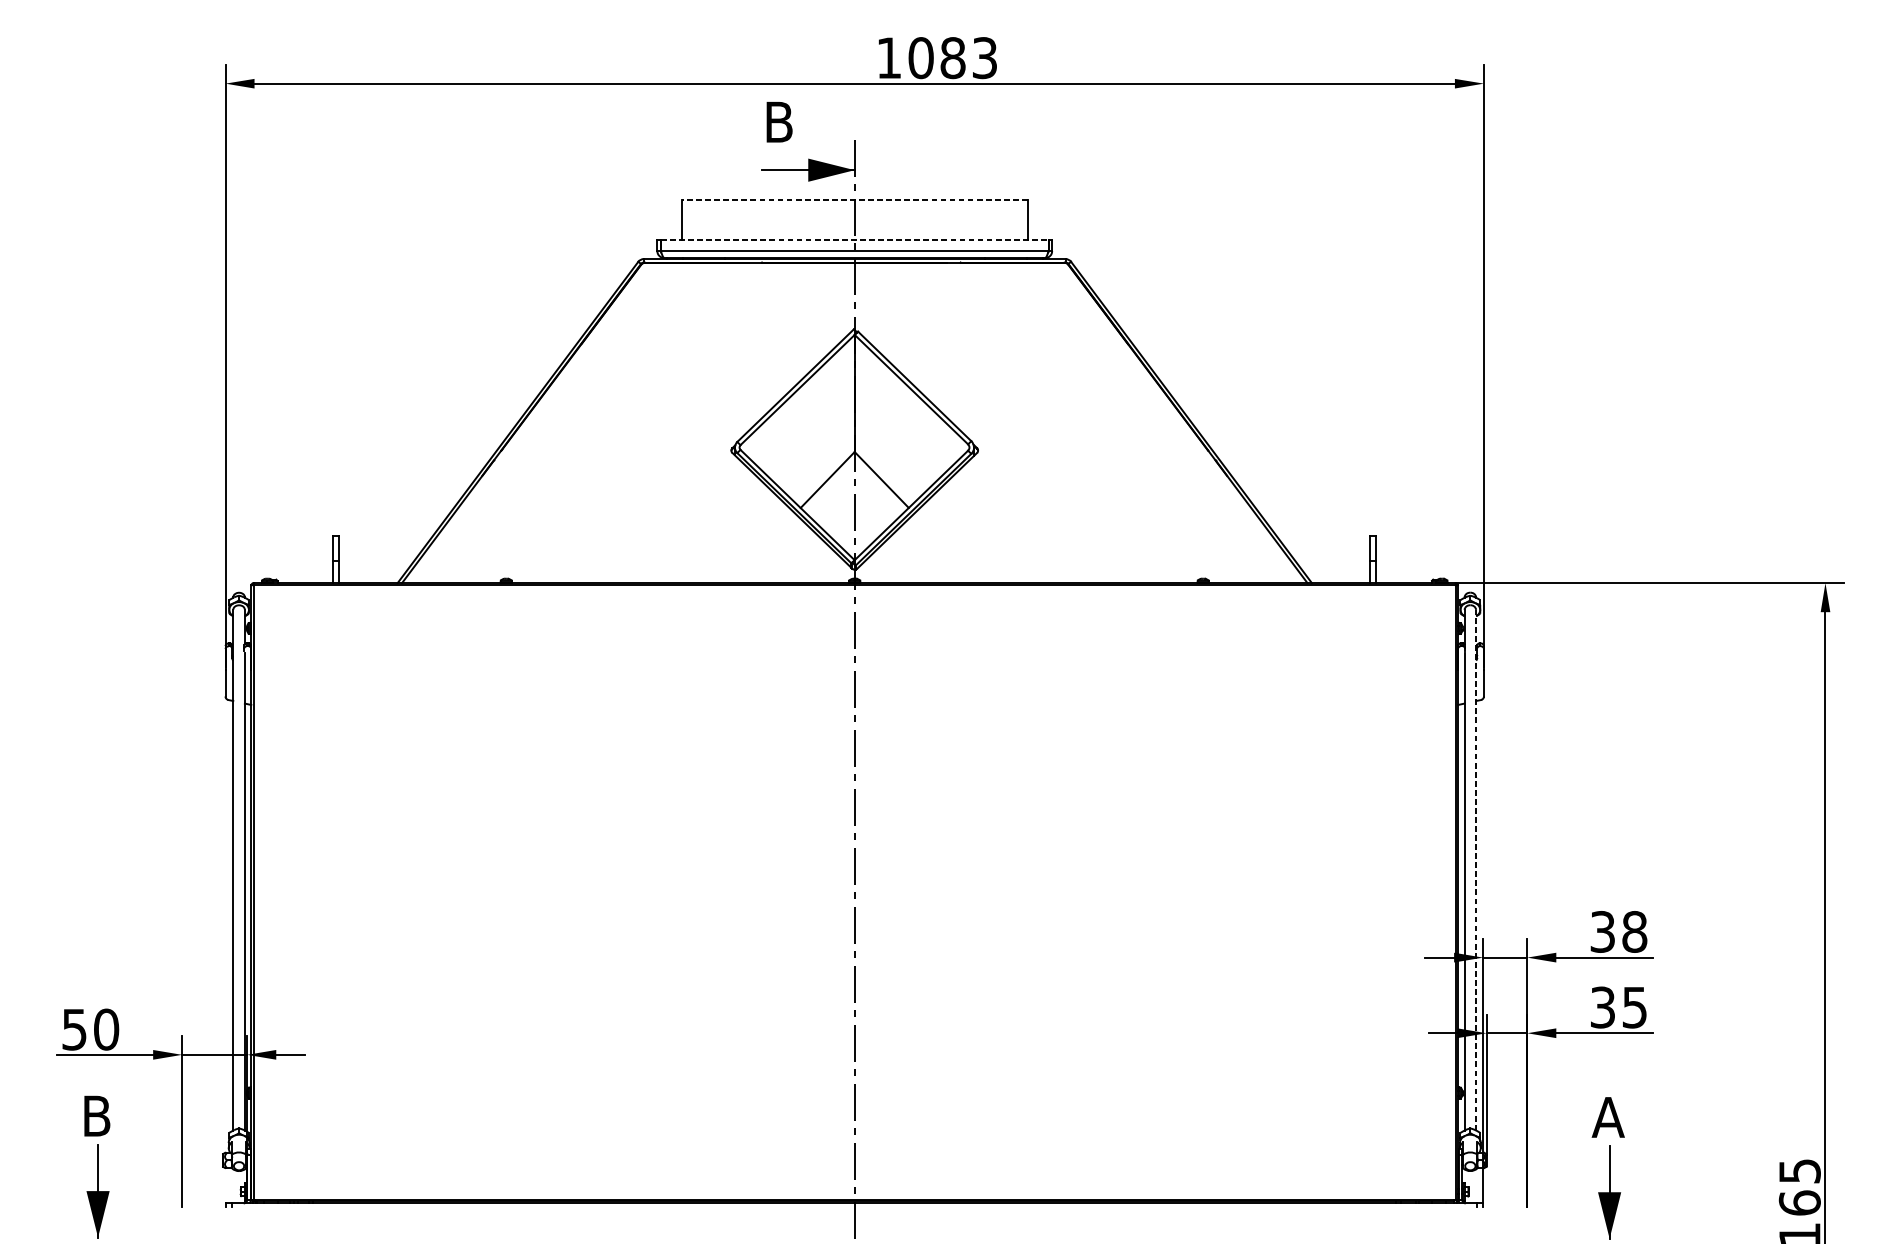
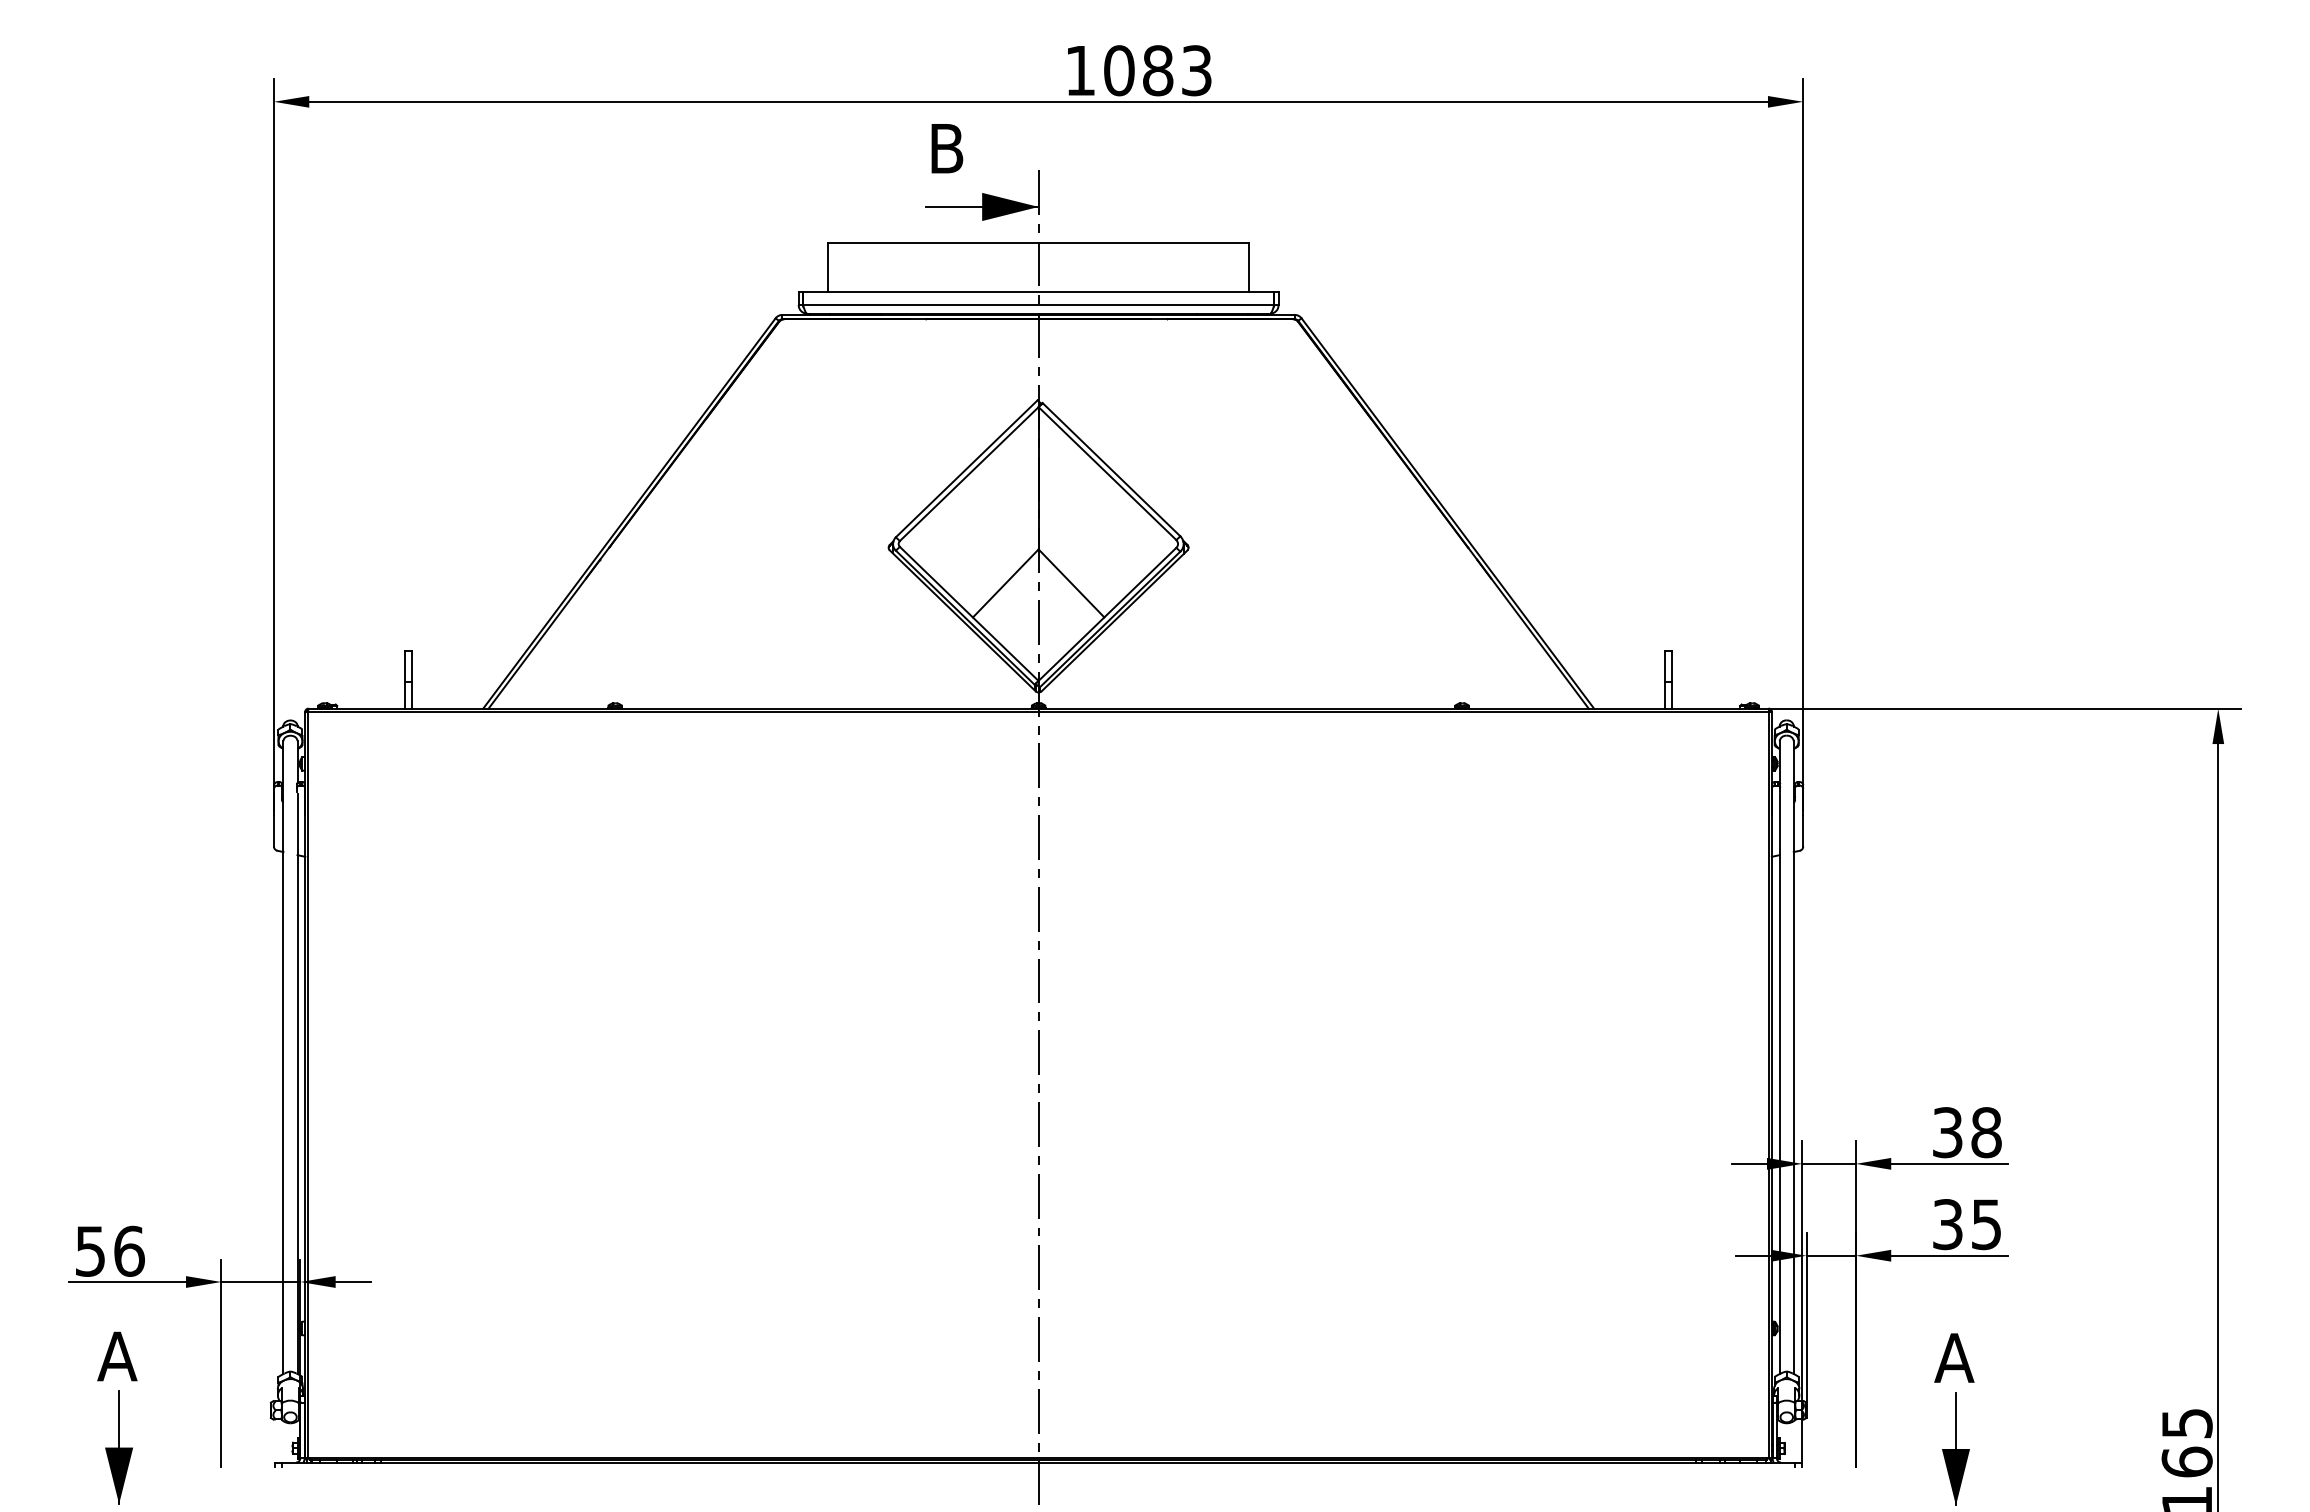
line: (854, 199) -> (1038, 242), dashed -> solid
line: (854, 240) -> (1038, 292), dashed -> solid
line: (1475, 870) -> (1793, 1057), dashed -> solid
text: (106, 1028) -> (129, 1250), 50 -> 56
text: (96, 1116) -> (117, 1356), B -> A

